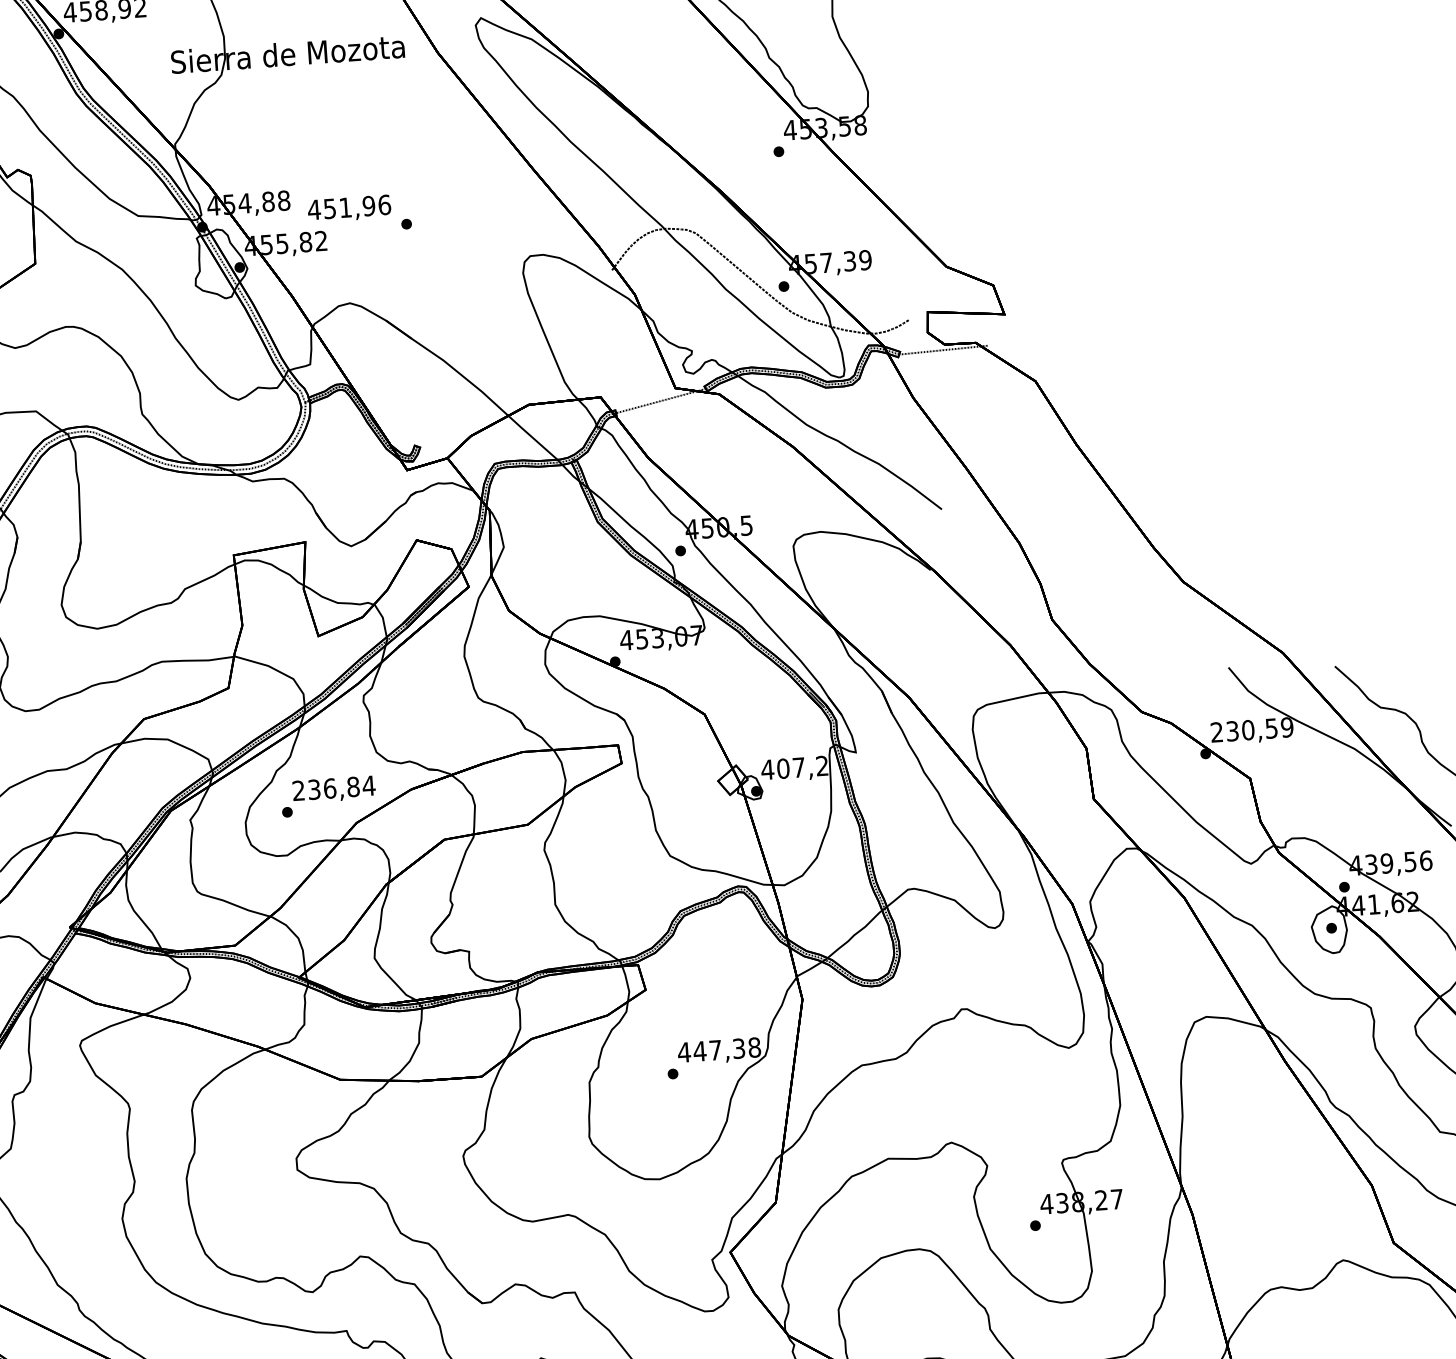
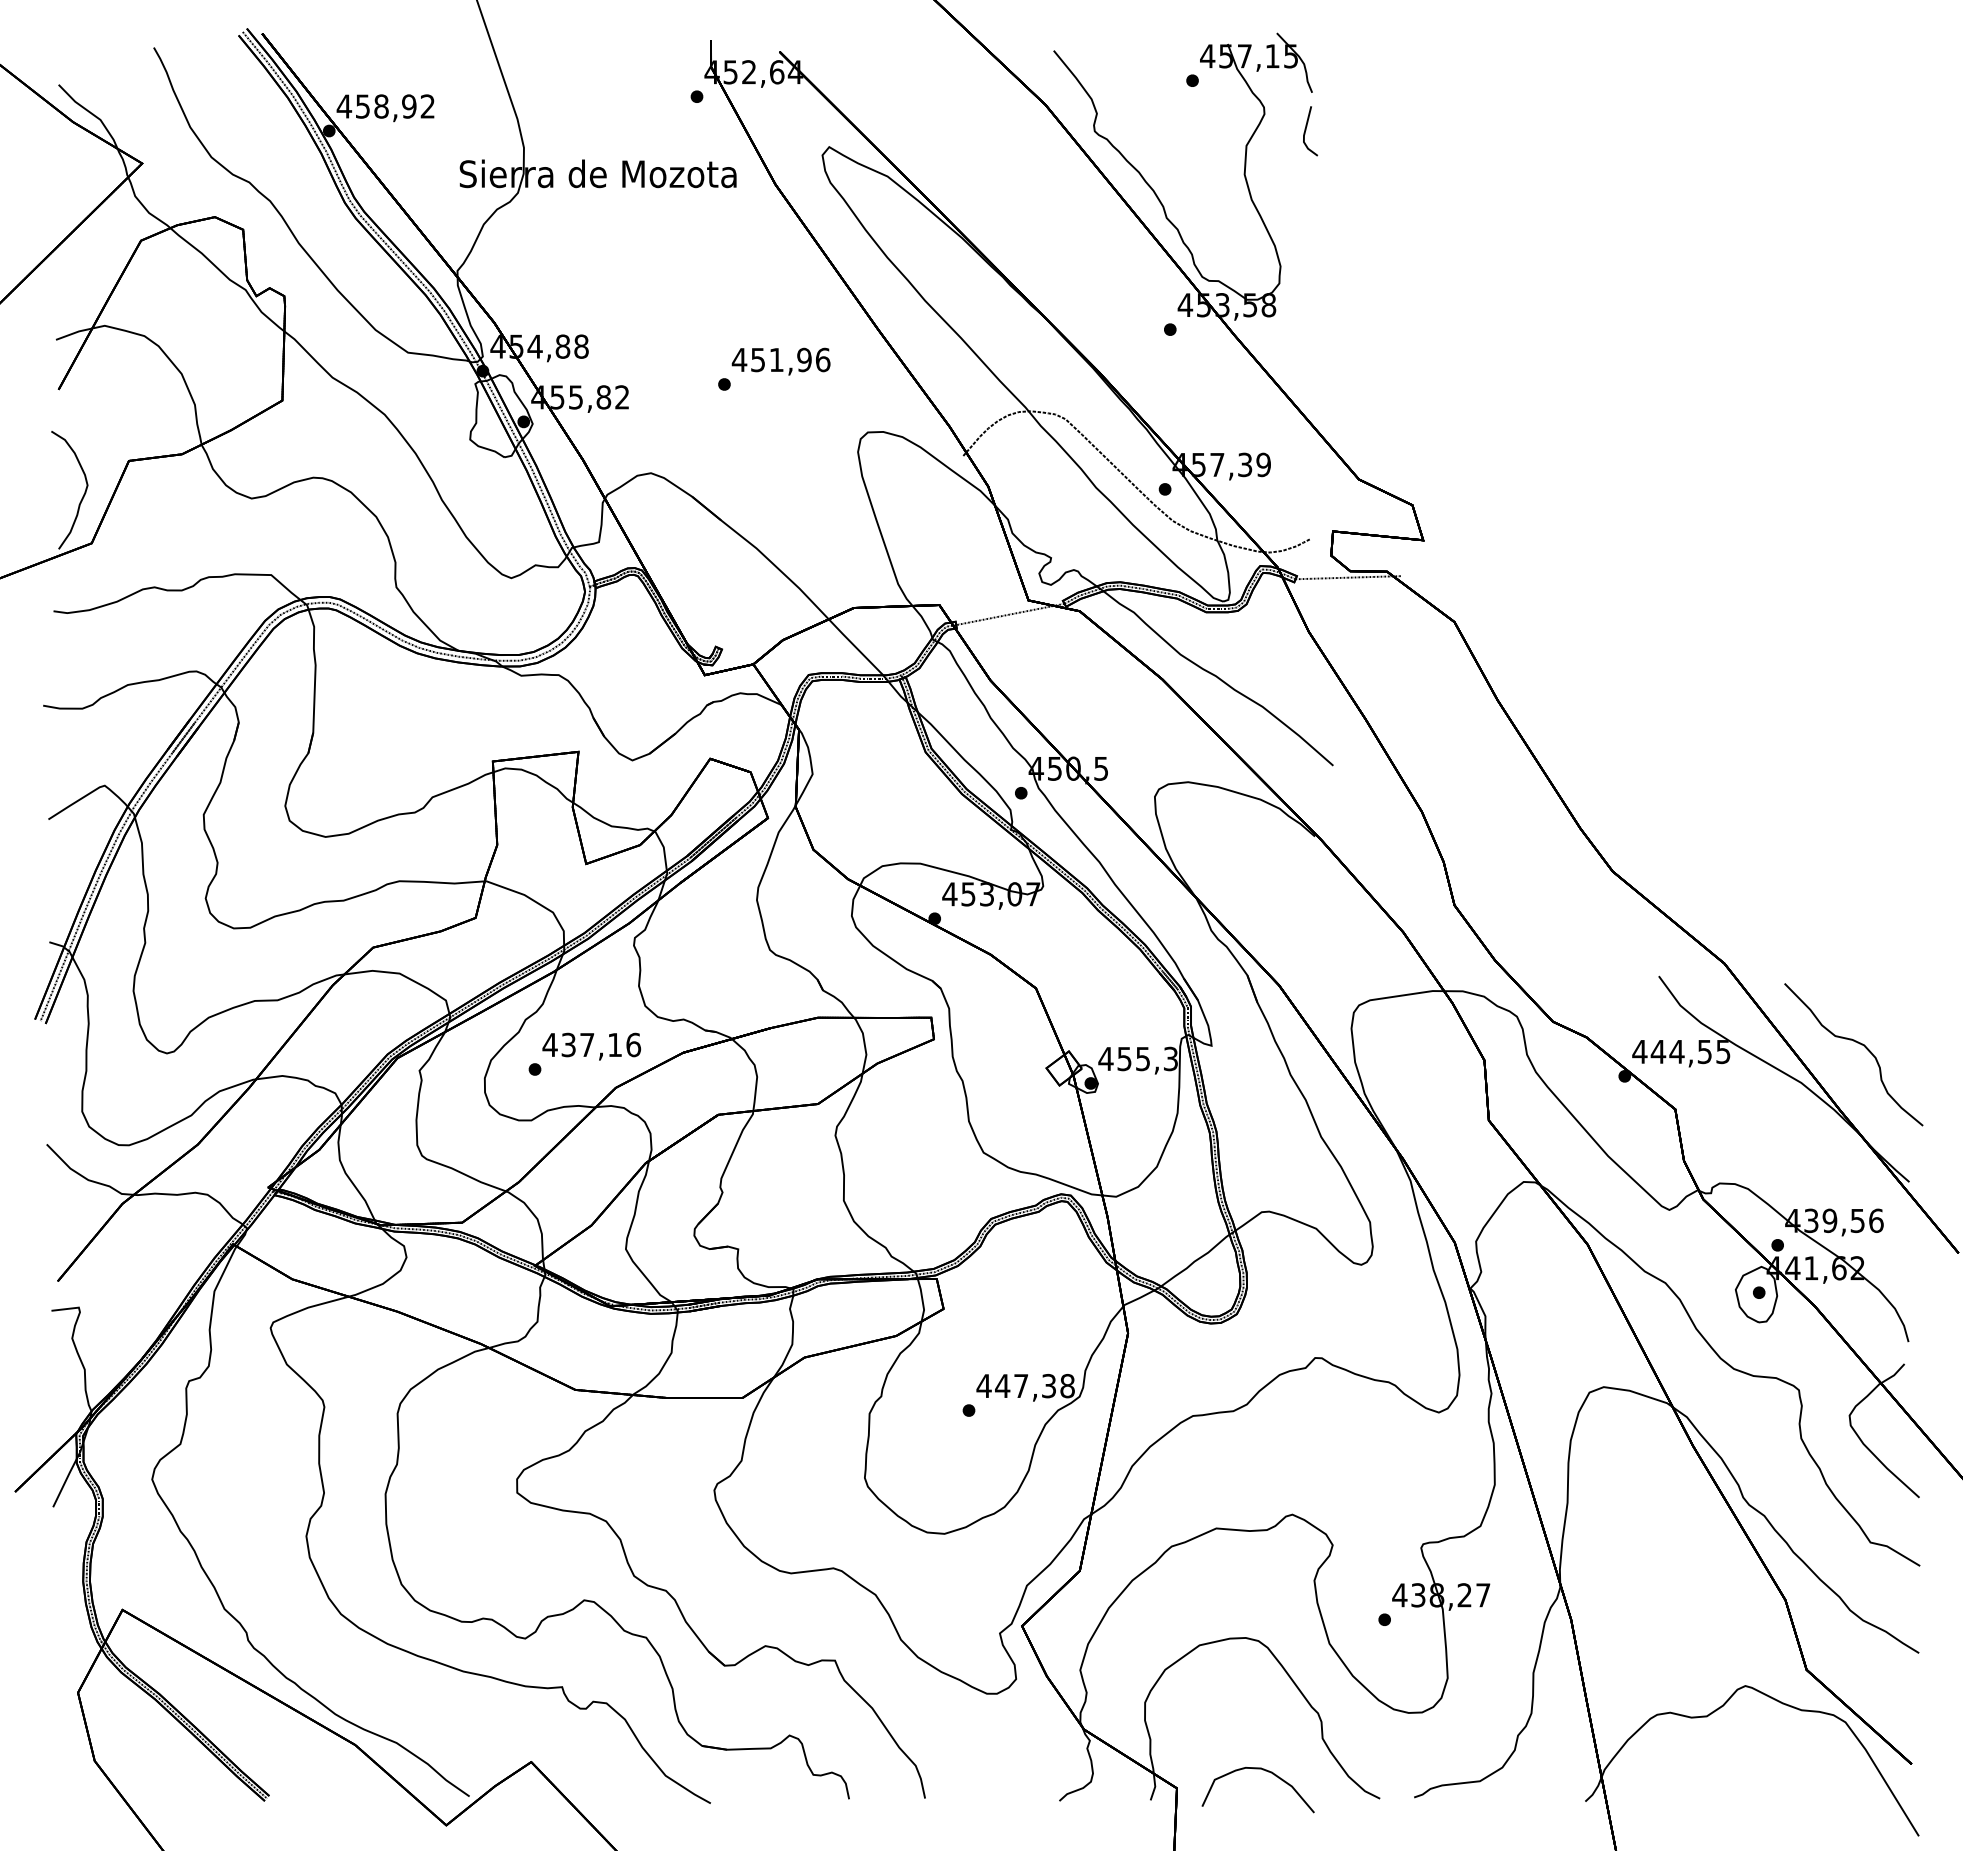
text: (348, 208) -> (780, 361), moved
text: (1251, 729) -> (1681, 1051), 230,59 -> 444,55
text: (802, 766) -> (1147, 1058), 407,2 -> 455,3
text: (333, 787) -> (591, 1044), 236,84 -> 437,16

